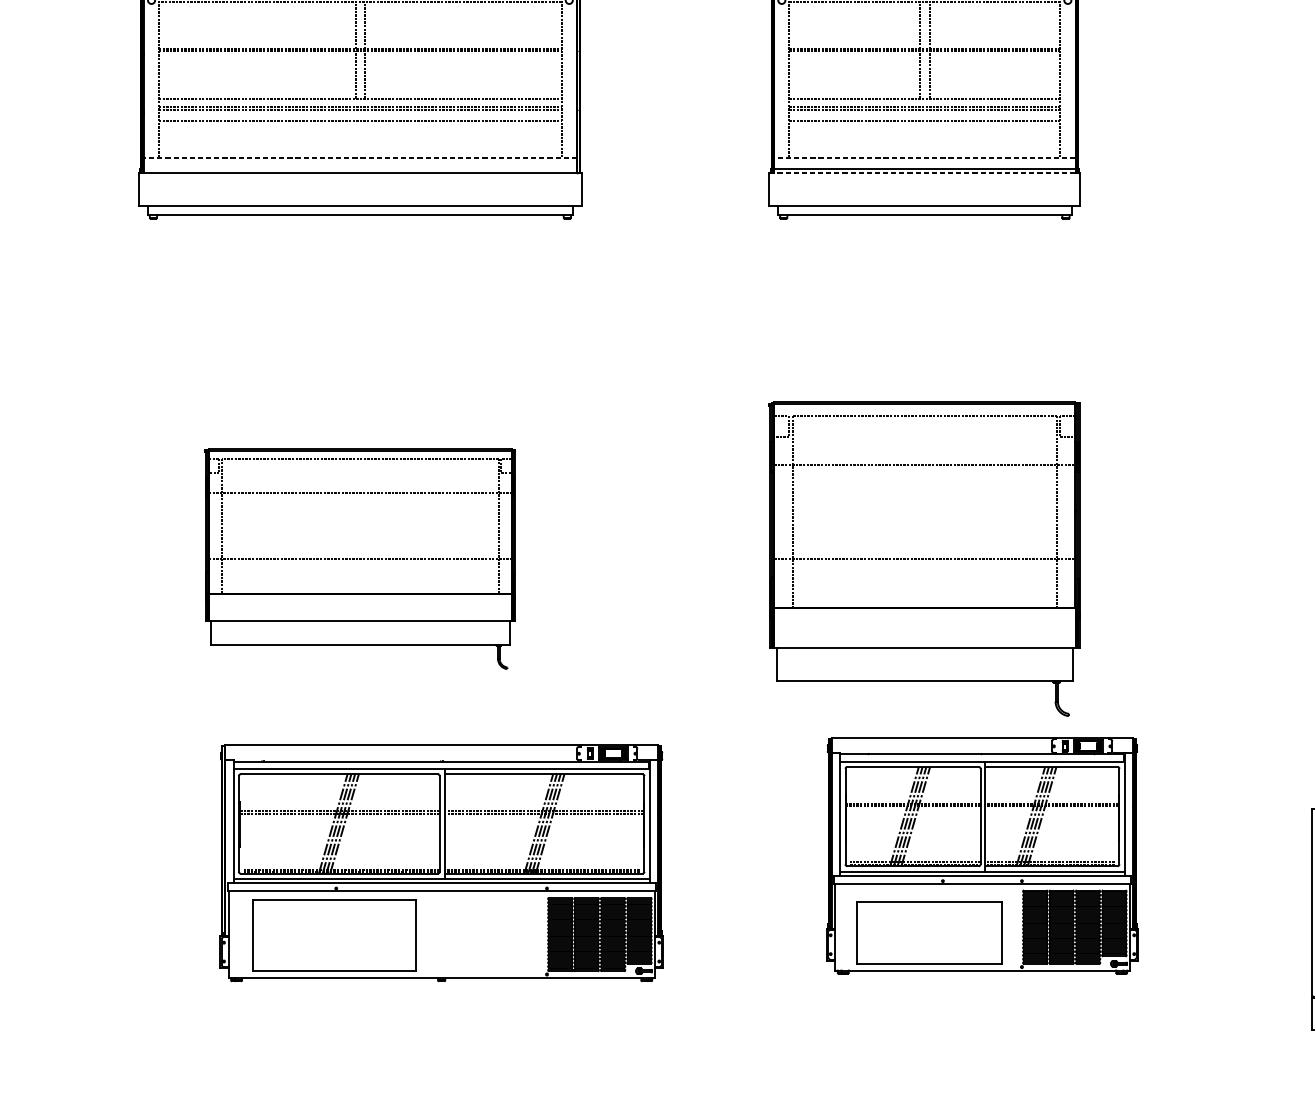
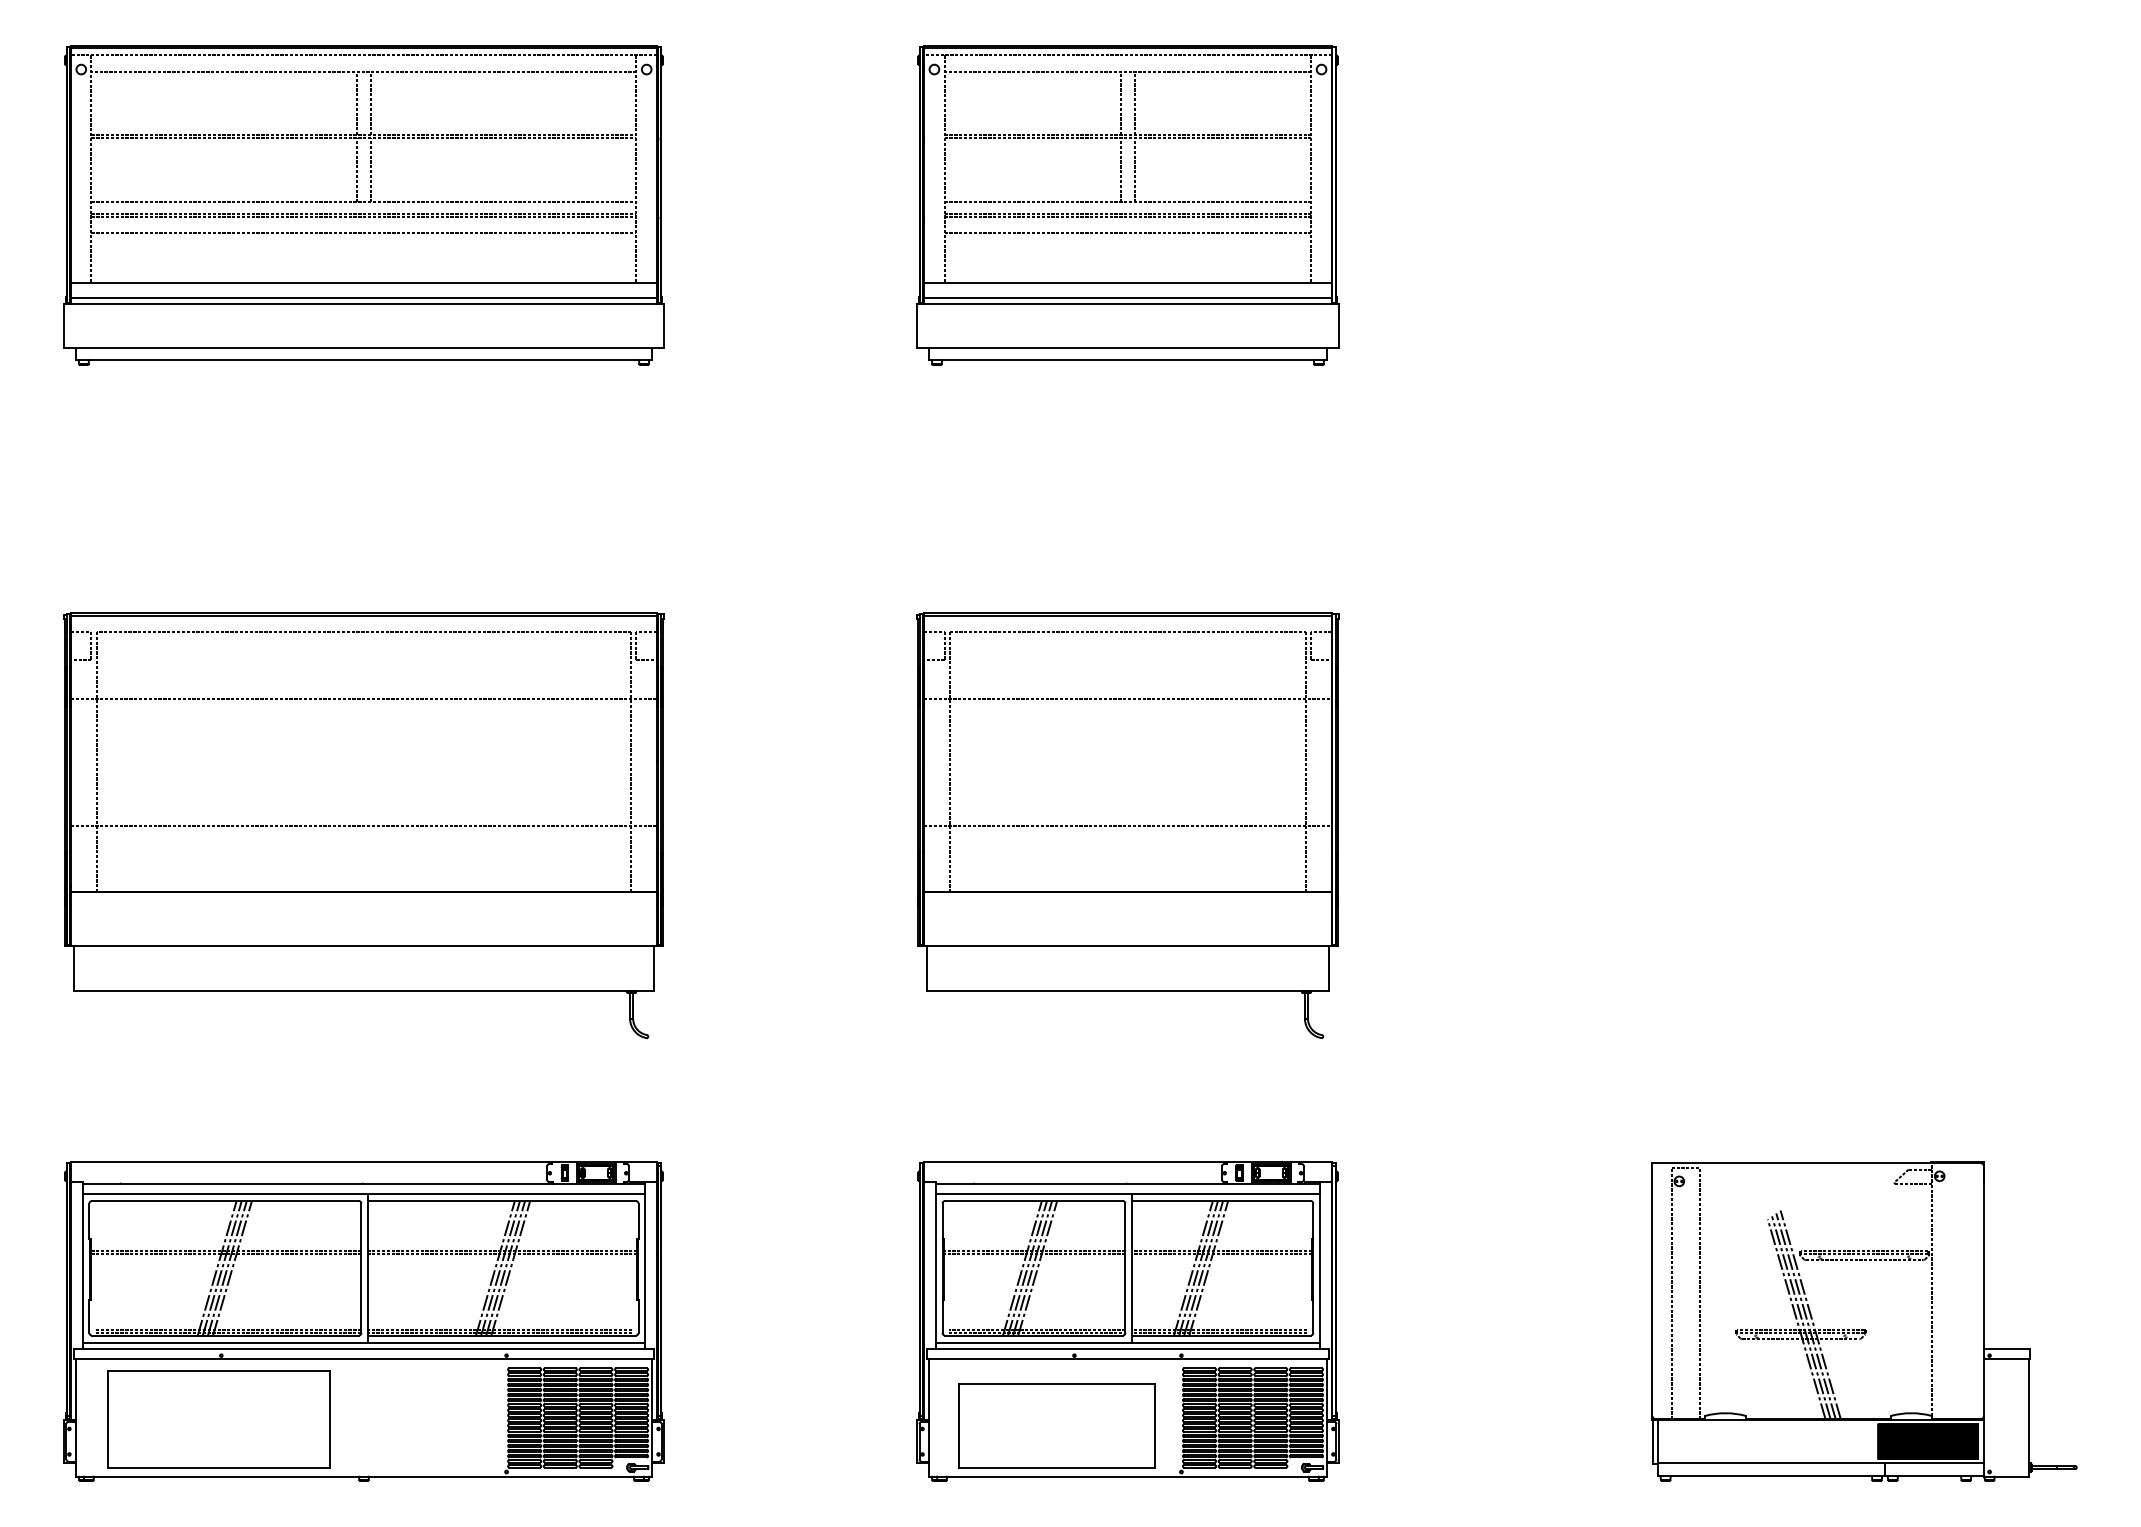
line: (360, 157) -> (363, 282), dashed -> solid
line: (924, 157) -> (1127, 282), dashed -> solid
line: (360, 168) -> (363, 297), added
line: (924, 173) -> (1127, 303), dashed -> solid
part: (360, 558) -> (363, 825), size x1.43
part: (982, 855) -> (1127, 1321), moved
part: (441, 863) -> (363, 1321), moved

